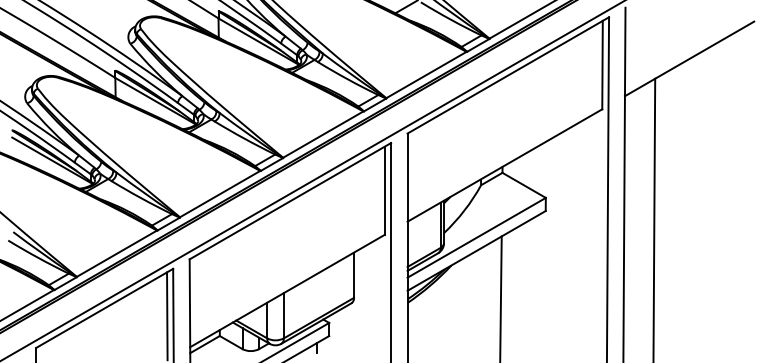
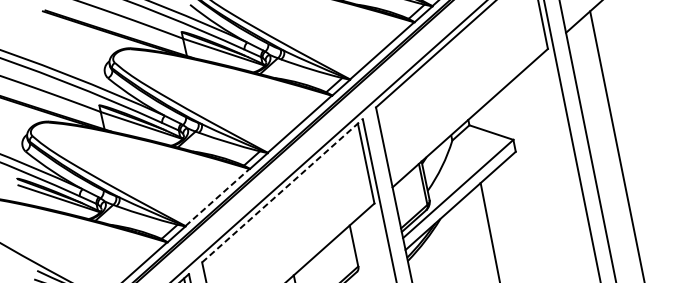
line: (220, 193) -> (217, 196), solid -> dashed
line: (290, 200) -> (282, 190), solid -> dashed

